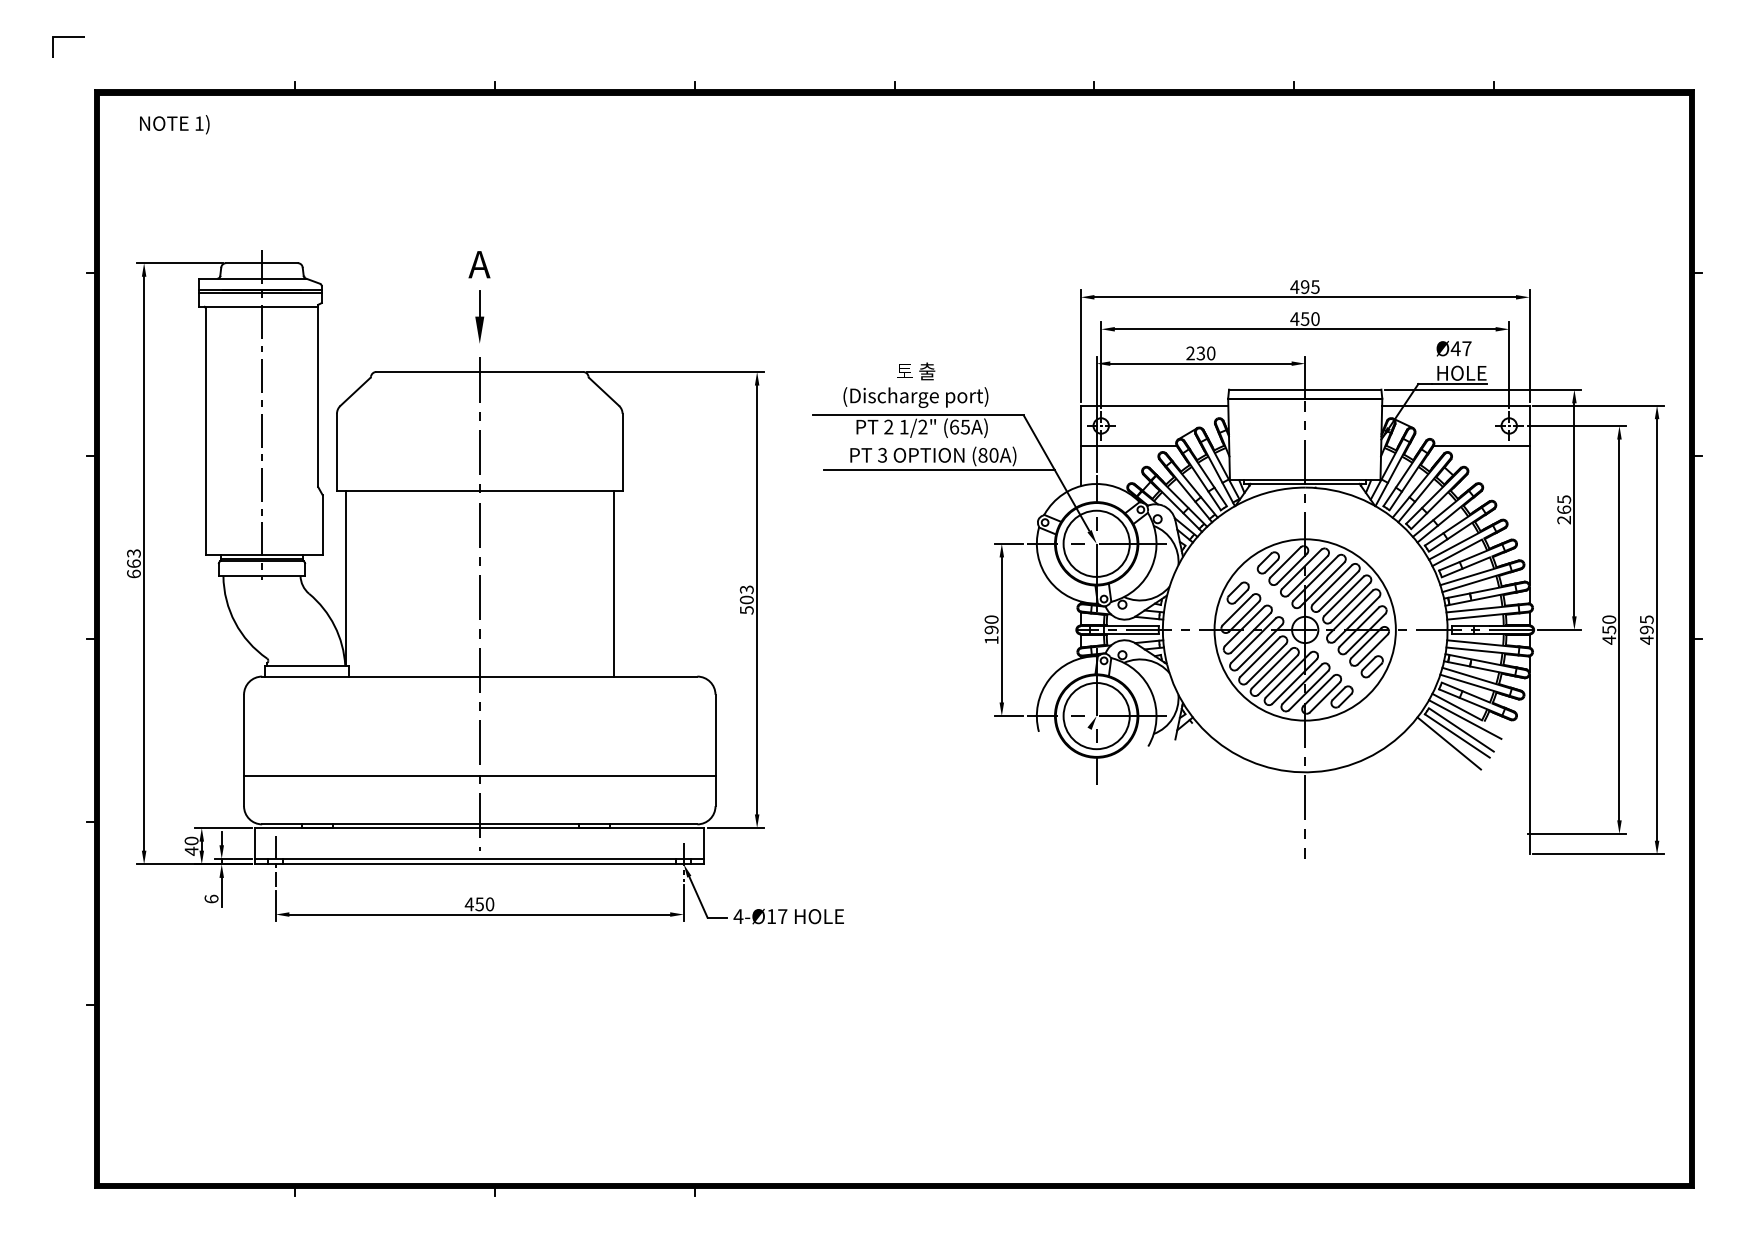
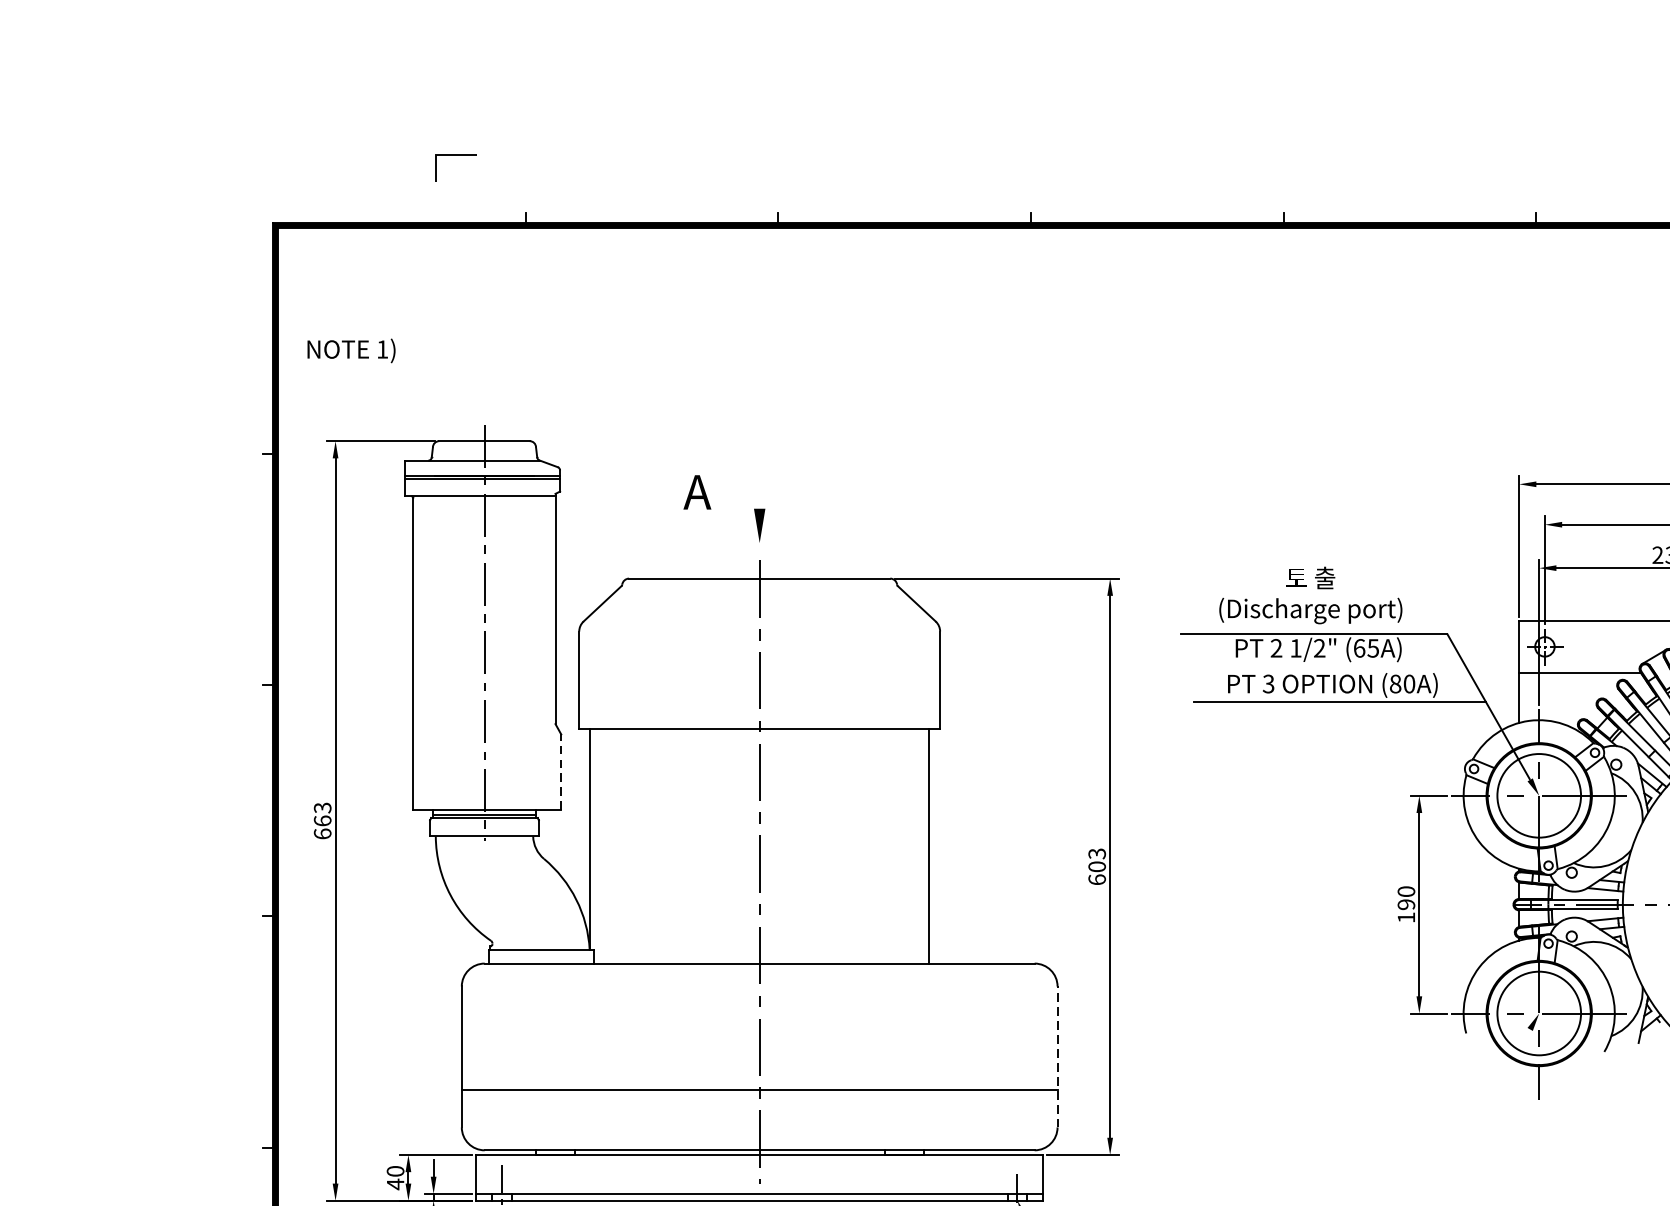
line: (68, 37) -> (456, 156), moved
text: (174, 124) -> (351, 350), moved
text: (479, 264) -> (697, 492), moved
line: (479, 303) -> (759, 492), removed
line: (322, 525) -> (560, 772), solid -> dashed
text: (746, 610) -> (1096, 880), 503 -> 603
line: (715, 750) -> (1057, 1056), solid -> dashed

